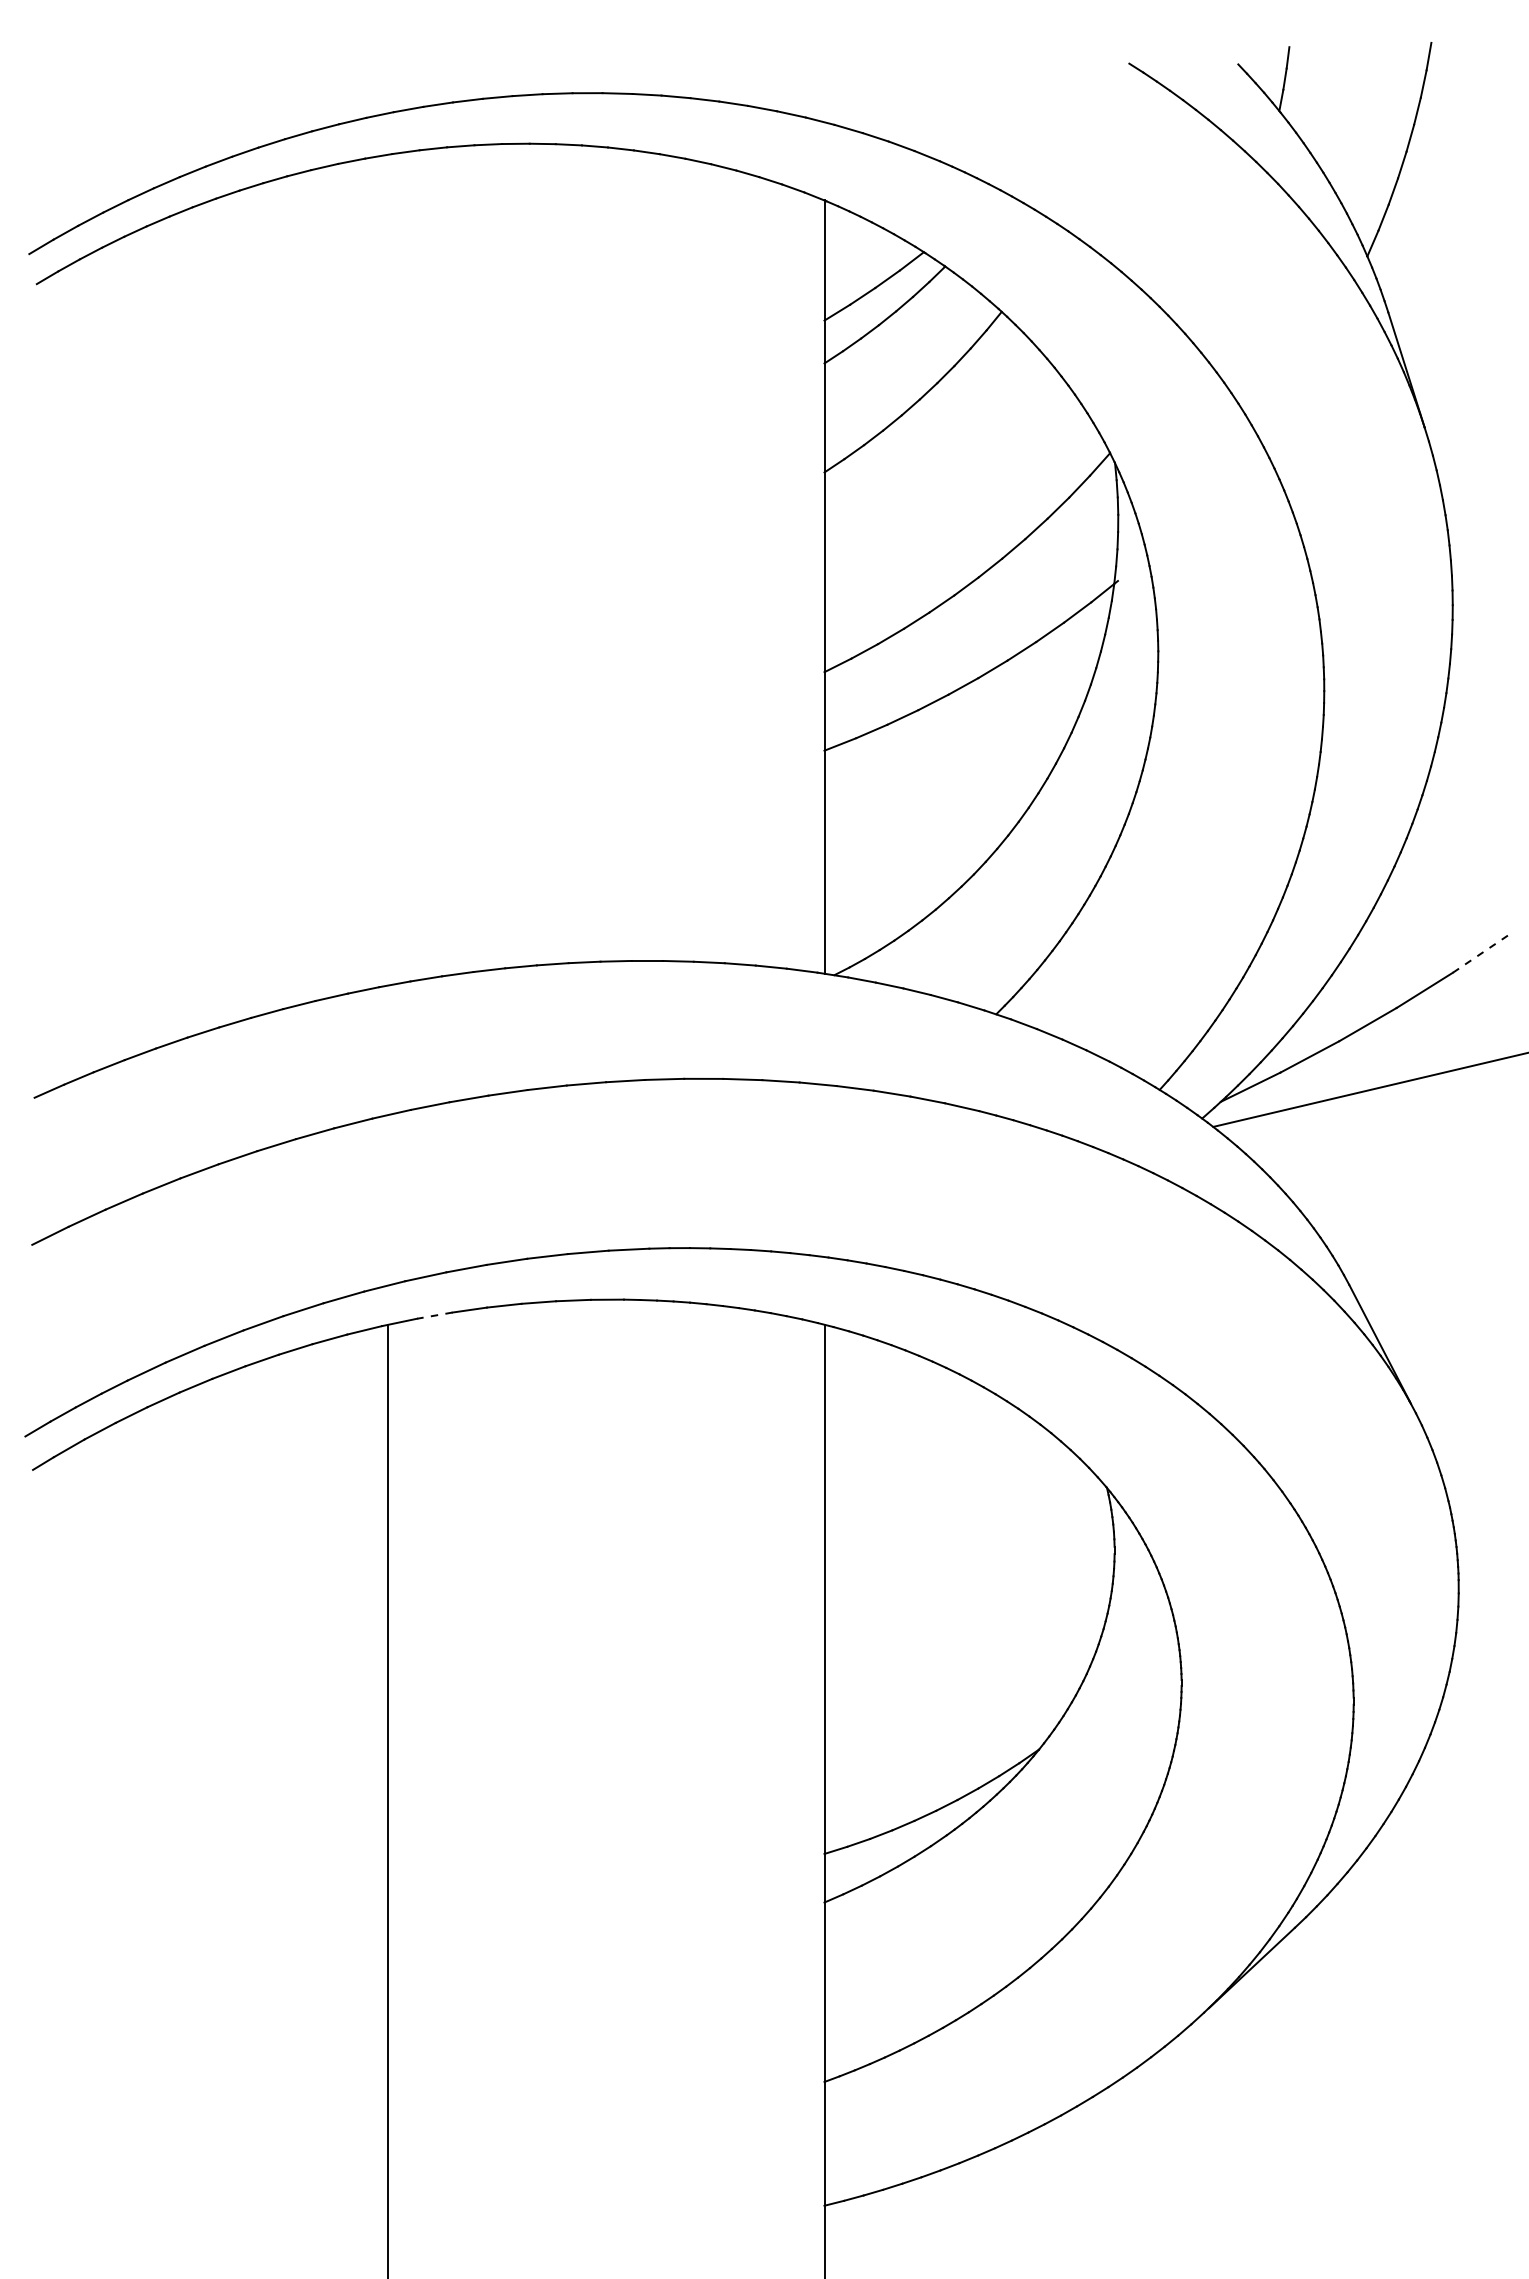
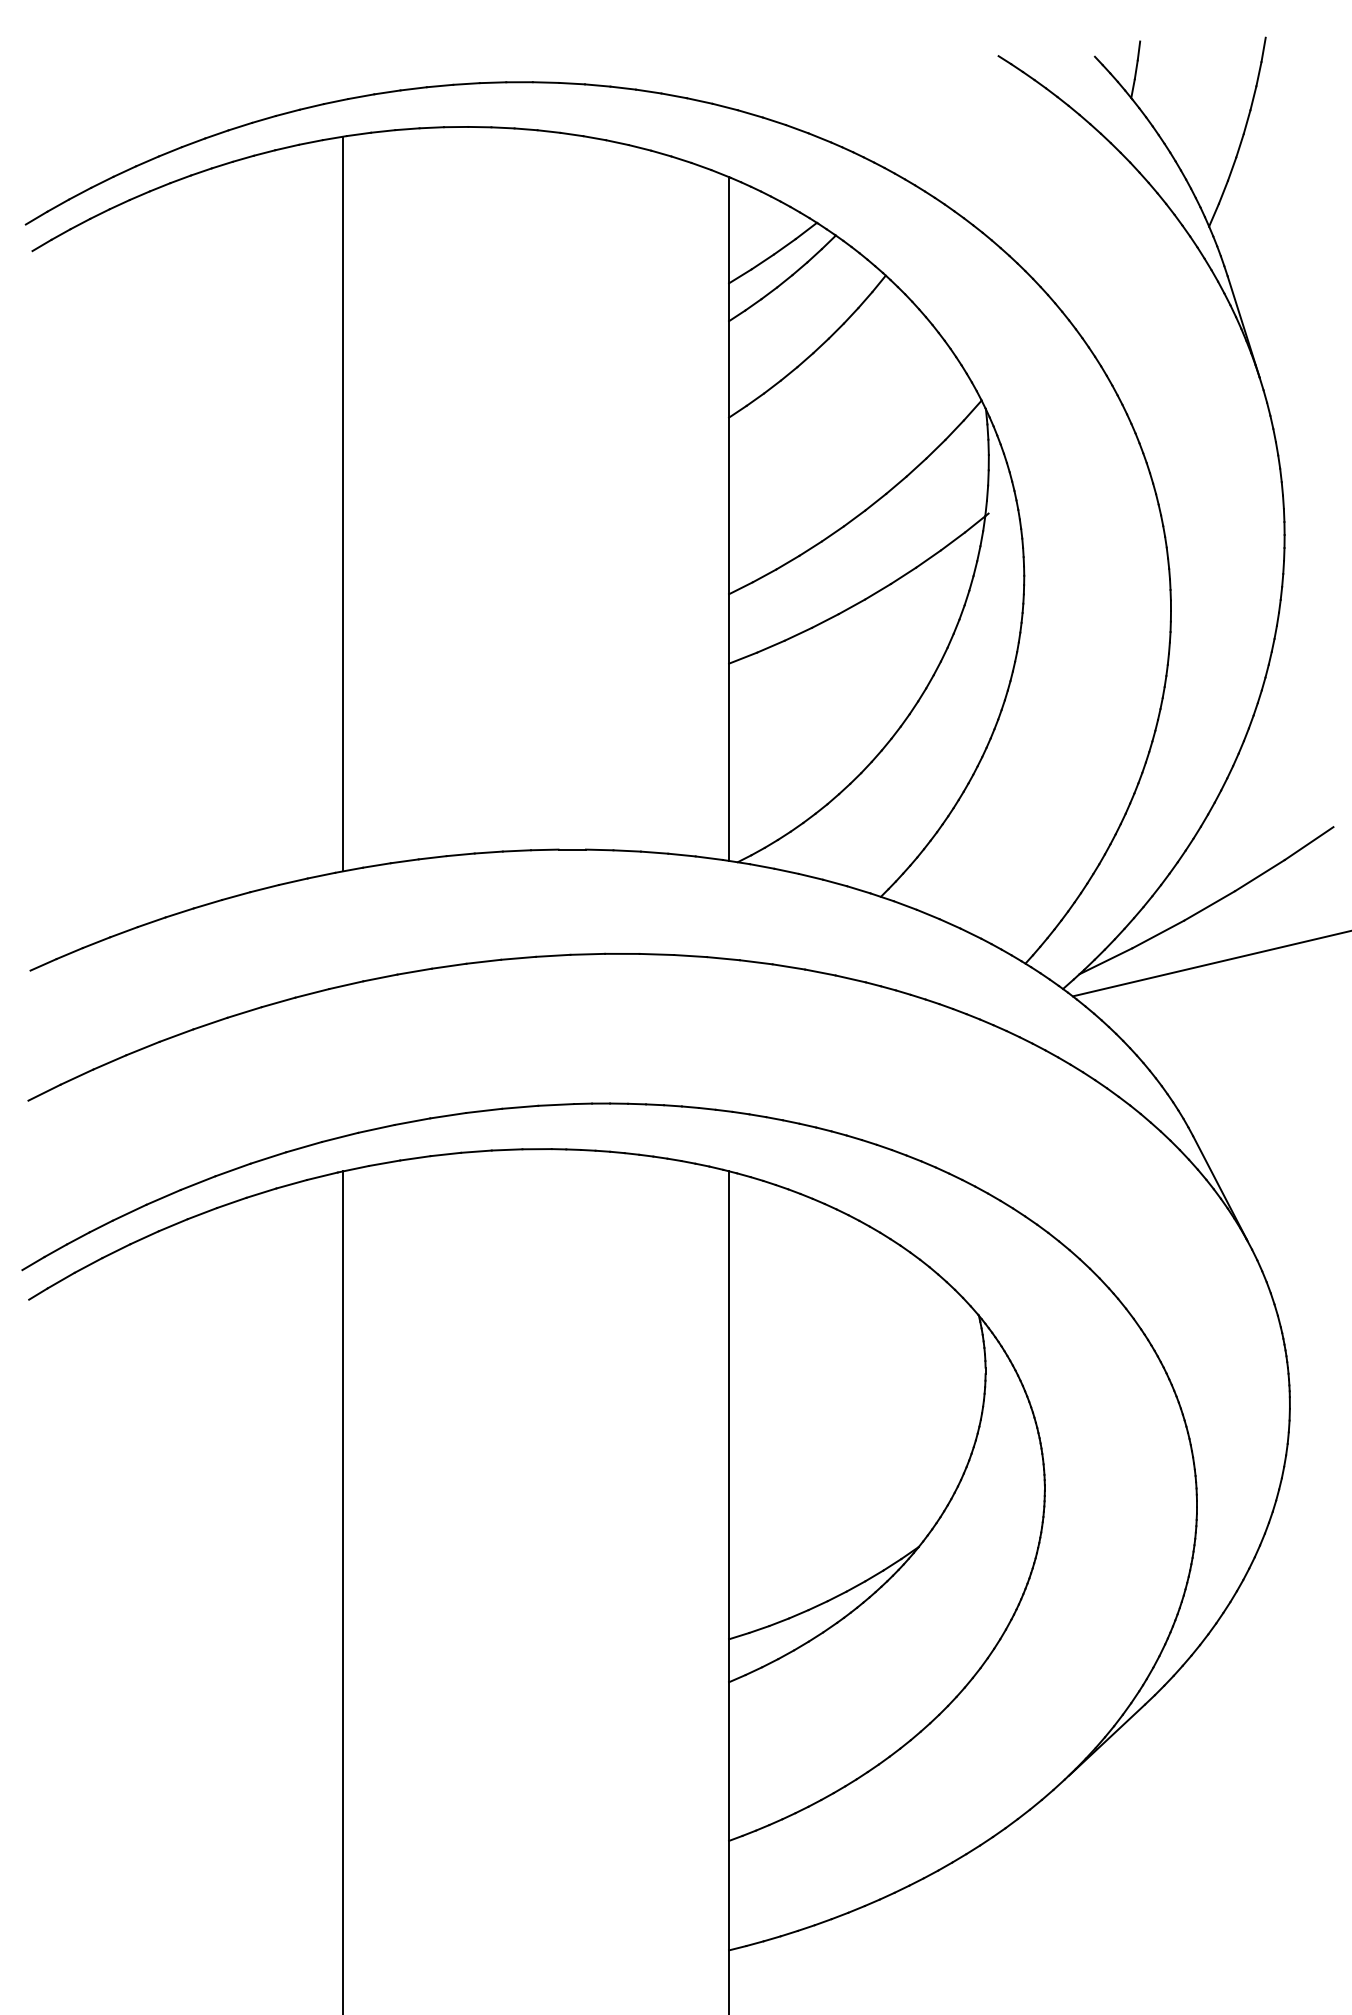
line: (388, 569) -> (343, 503), added
line: (1480, 953) -> (1309, 843), dashed -> solid
line: (434, 1315) -> (384, 1163), dashed -> solid

